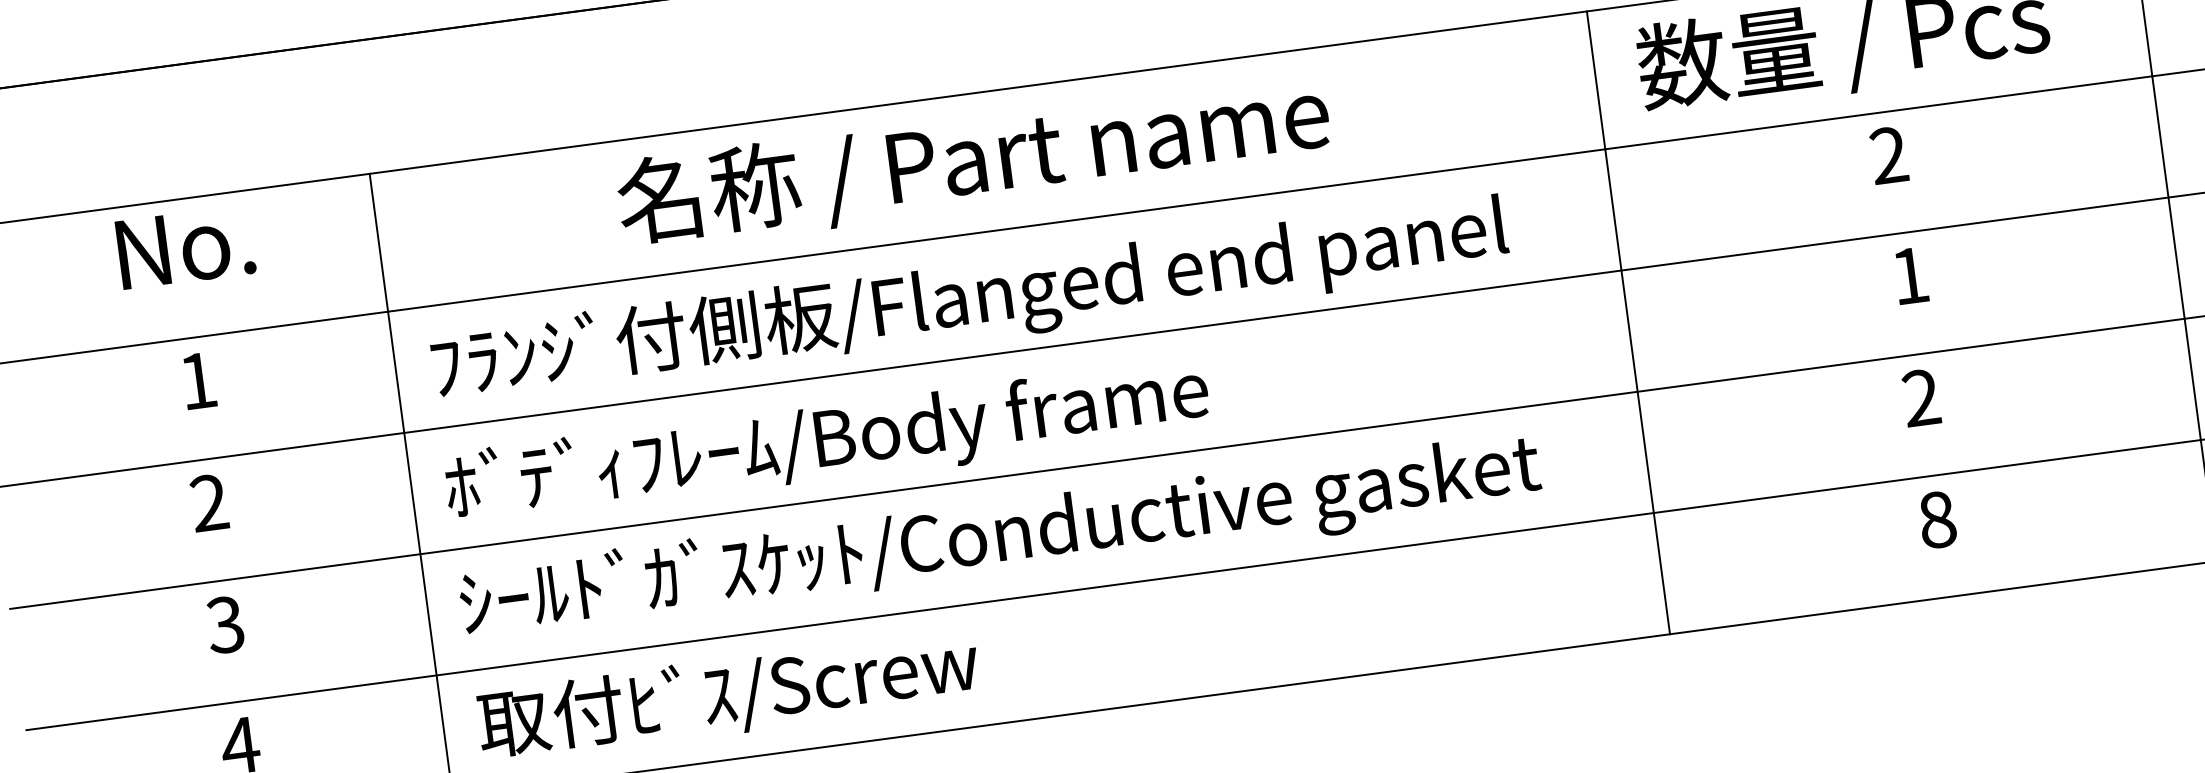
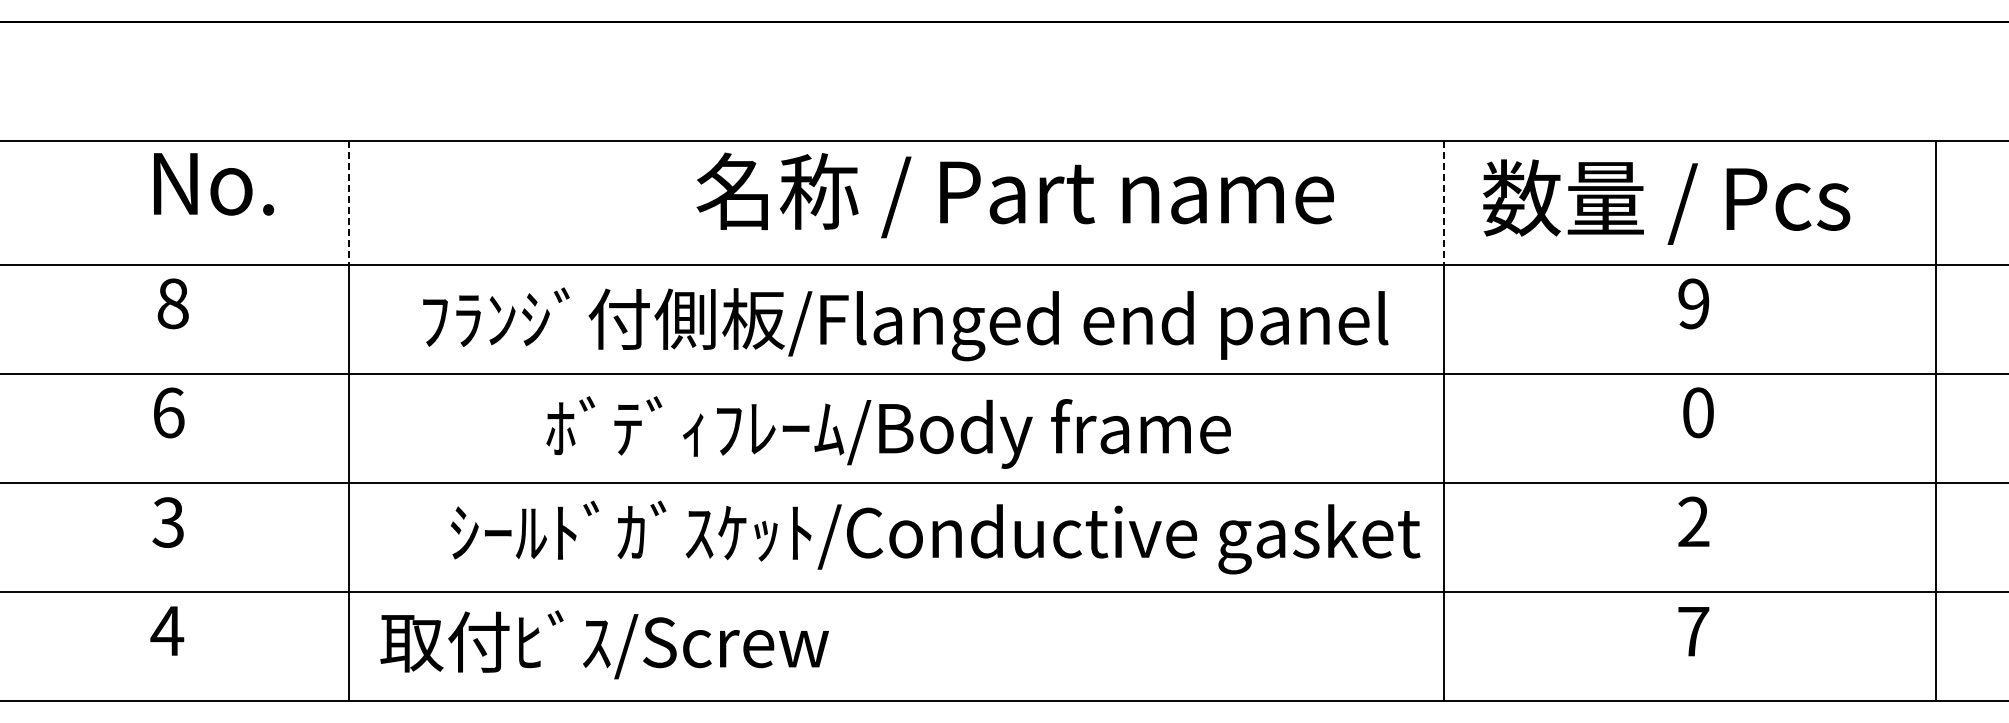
line: (1595, 81) -> (1443, 203), solid -> dashed
text: (1888, 156) -> (1693, 304), 2 -> 9
text: (972, 161) -> (1014, 195), moved
line: (379, 243) -> (349, 203), solid -> dashed
text: (186, 247) -> (214, 184), moved
text: (1910, 275) -> (1698, 412), 1 -> 0
text: (969, 301) -> (905, 324), moved
text: (197, 380) -> (172, 303), 1 -> 8
text: (827, 442) -> (888, 432), moved
text: (209, 502) -> (168, 412), 2 -> 6
text: (1937, 519) -> (1693, 631), 8 -> 7
text: (1000, 538) -> (935, 537), moved

